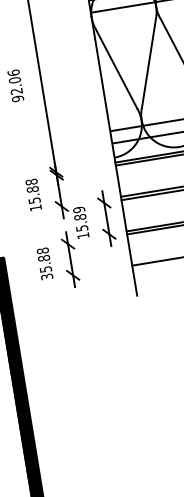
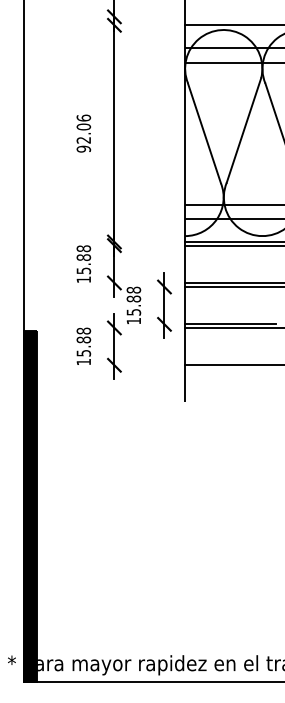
text: (78, 209) -> (133, 289), 15.89 -> 15.88
text: (46, 276) -> (83, 361), 35.88 -> 15.88

